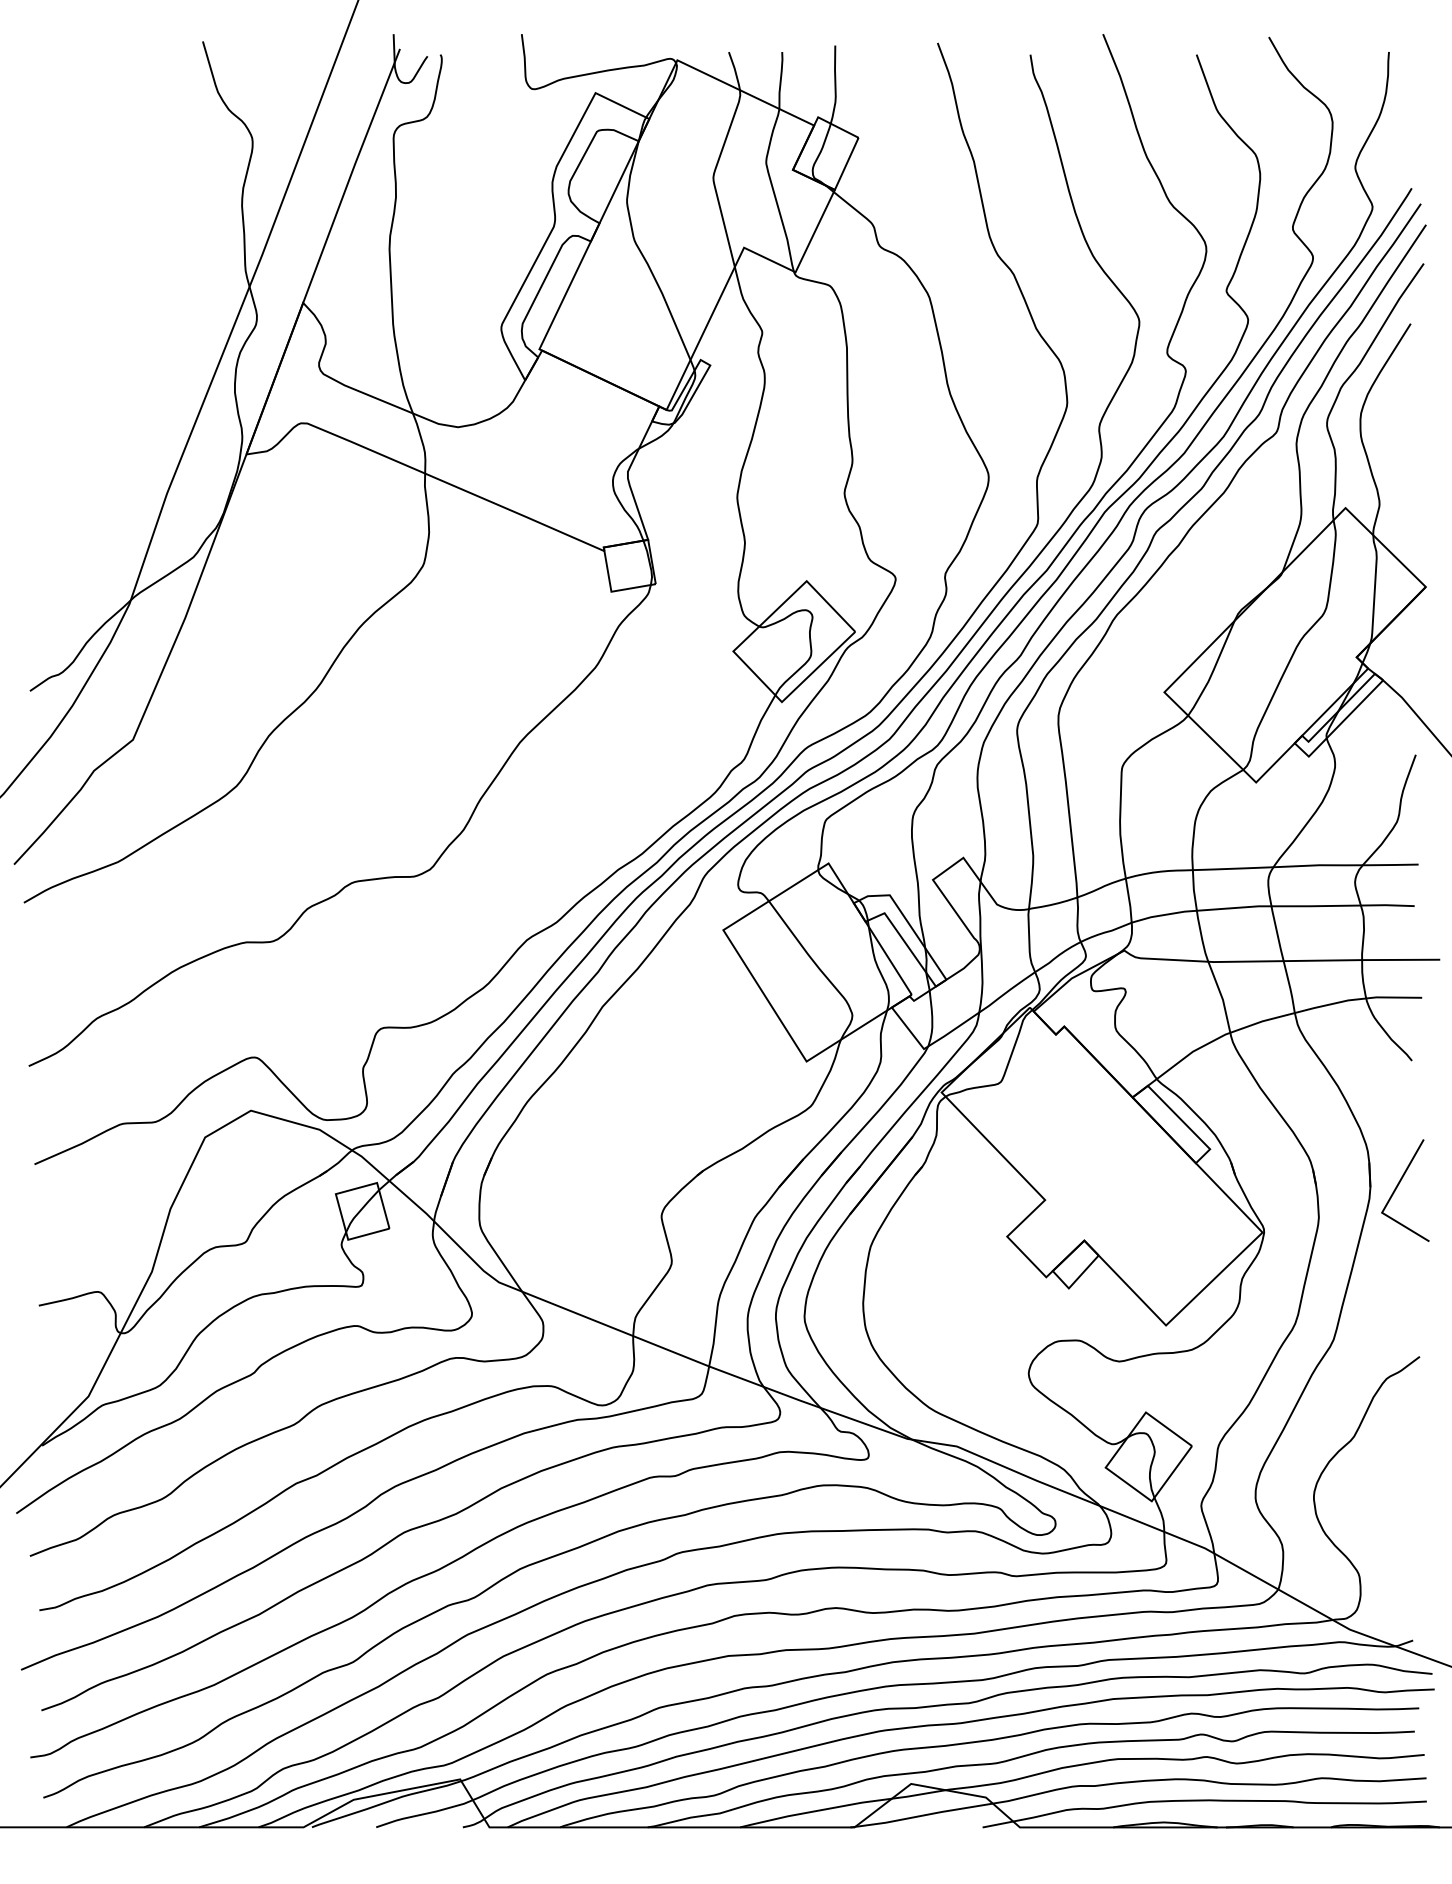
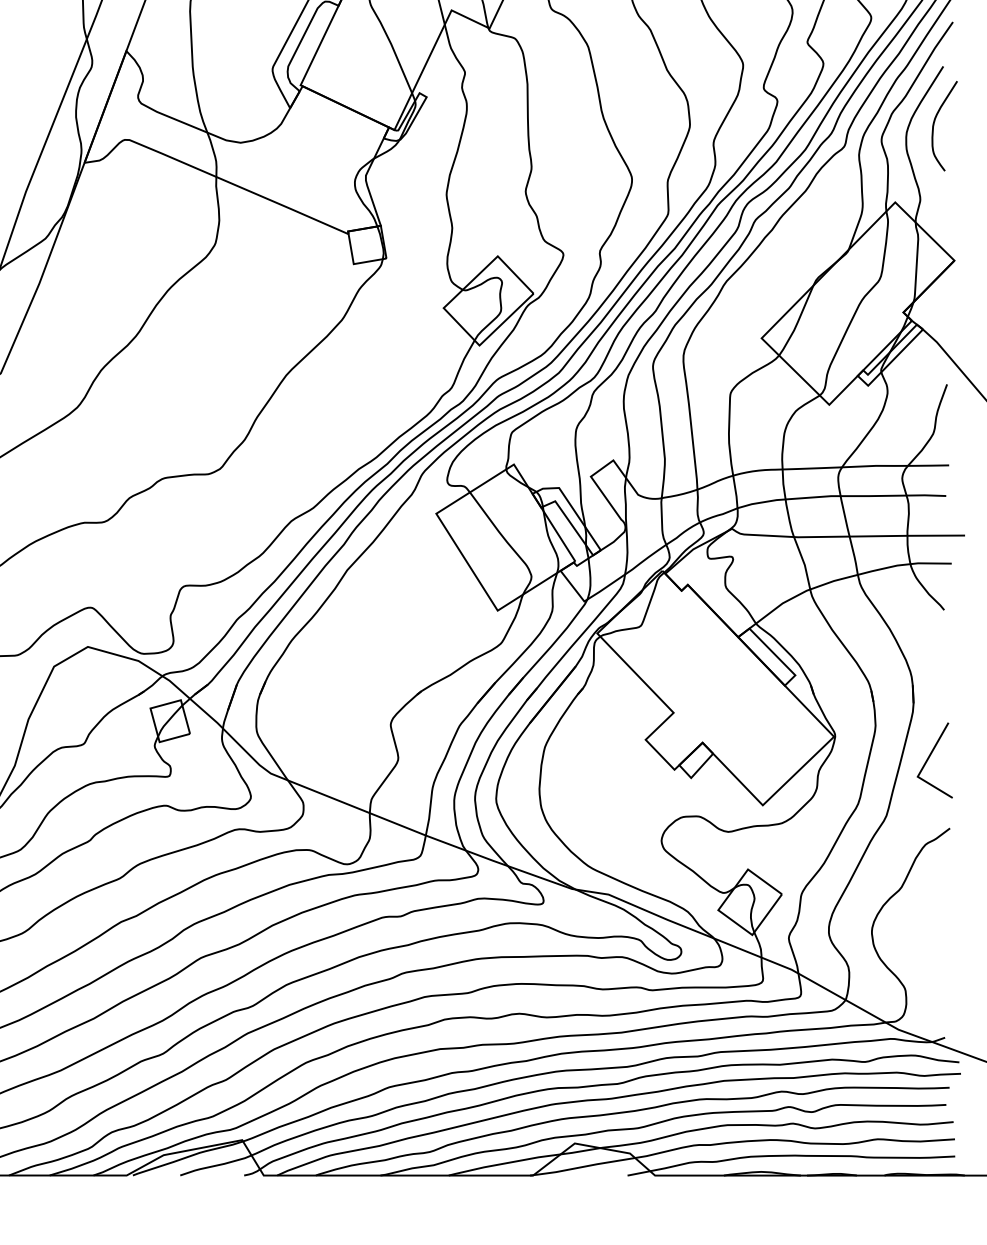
curve: (1399, 399) -> (935, 122), added
line: (1398, 1186) -> (929, 757), moved

